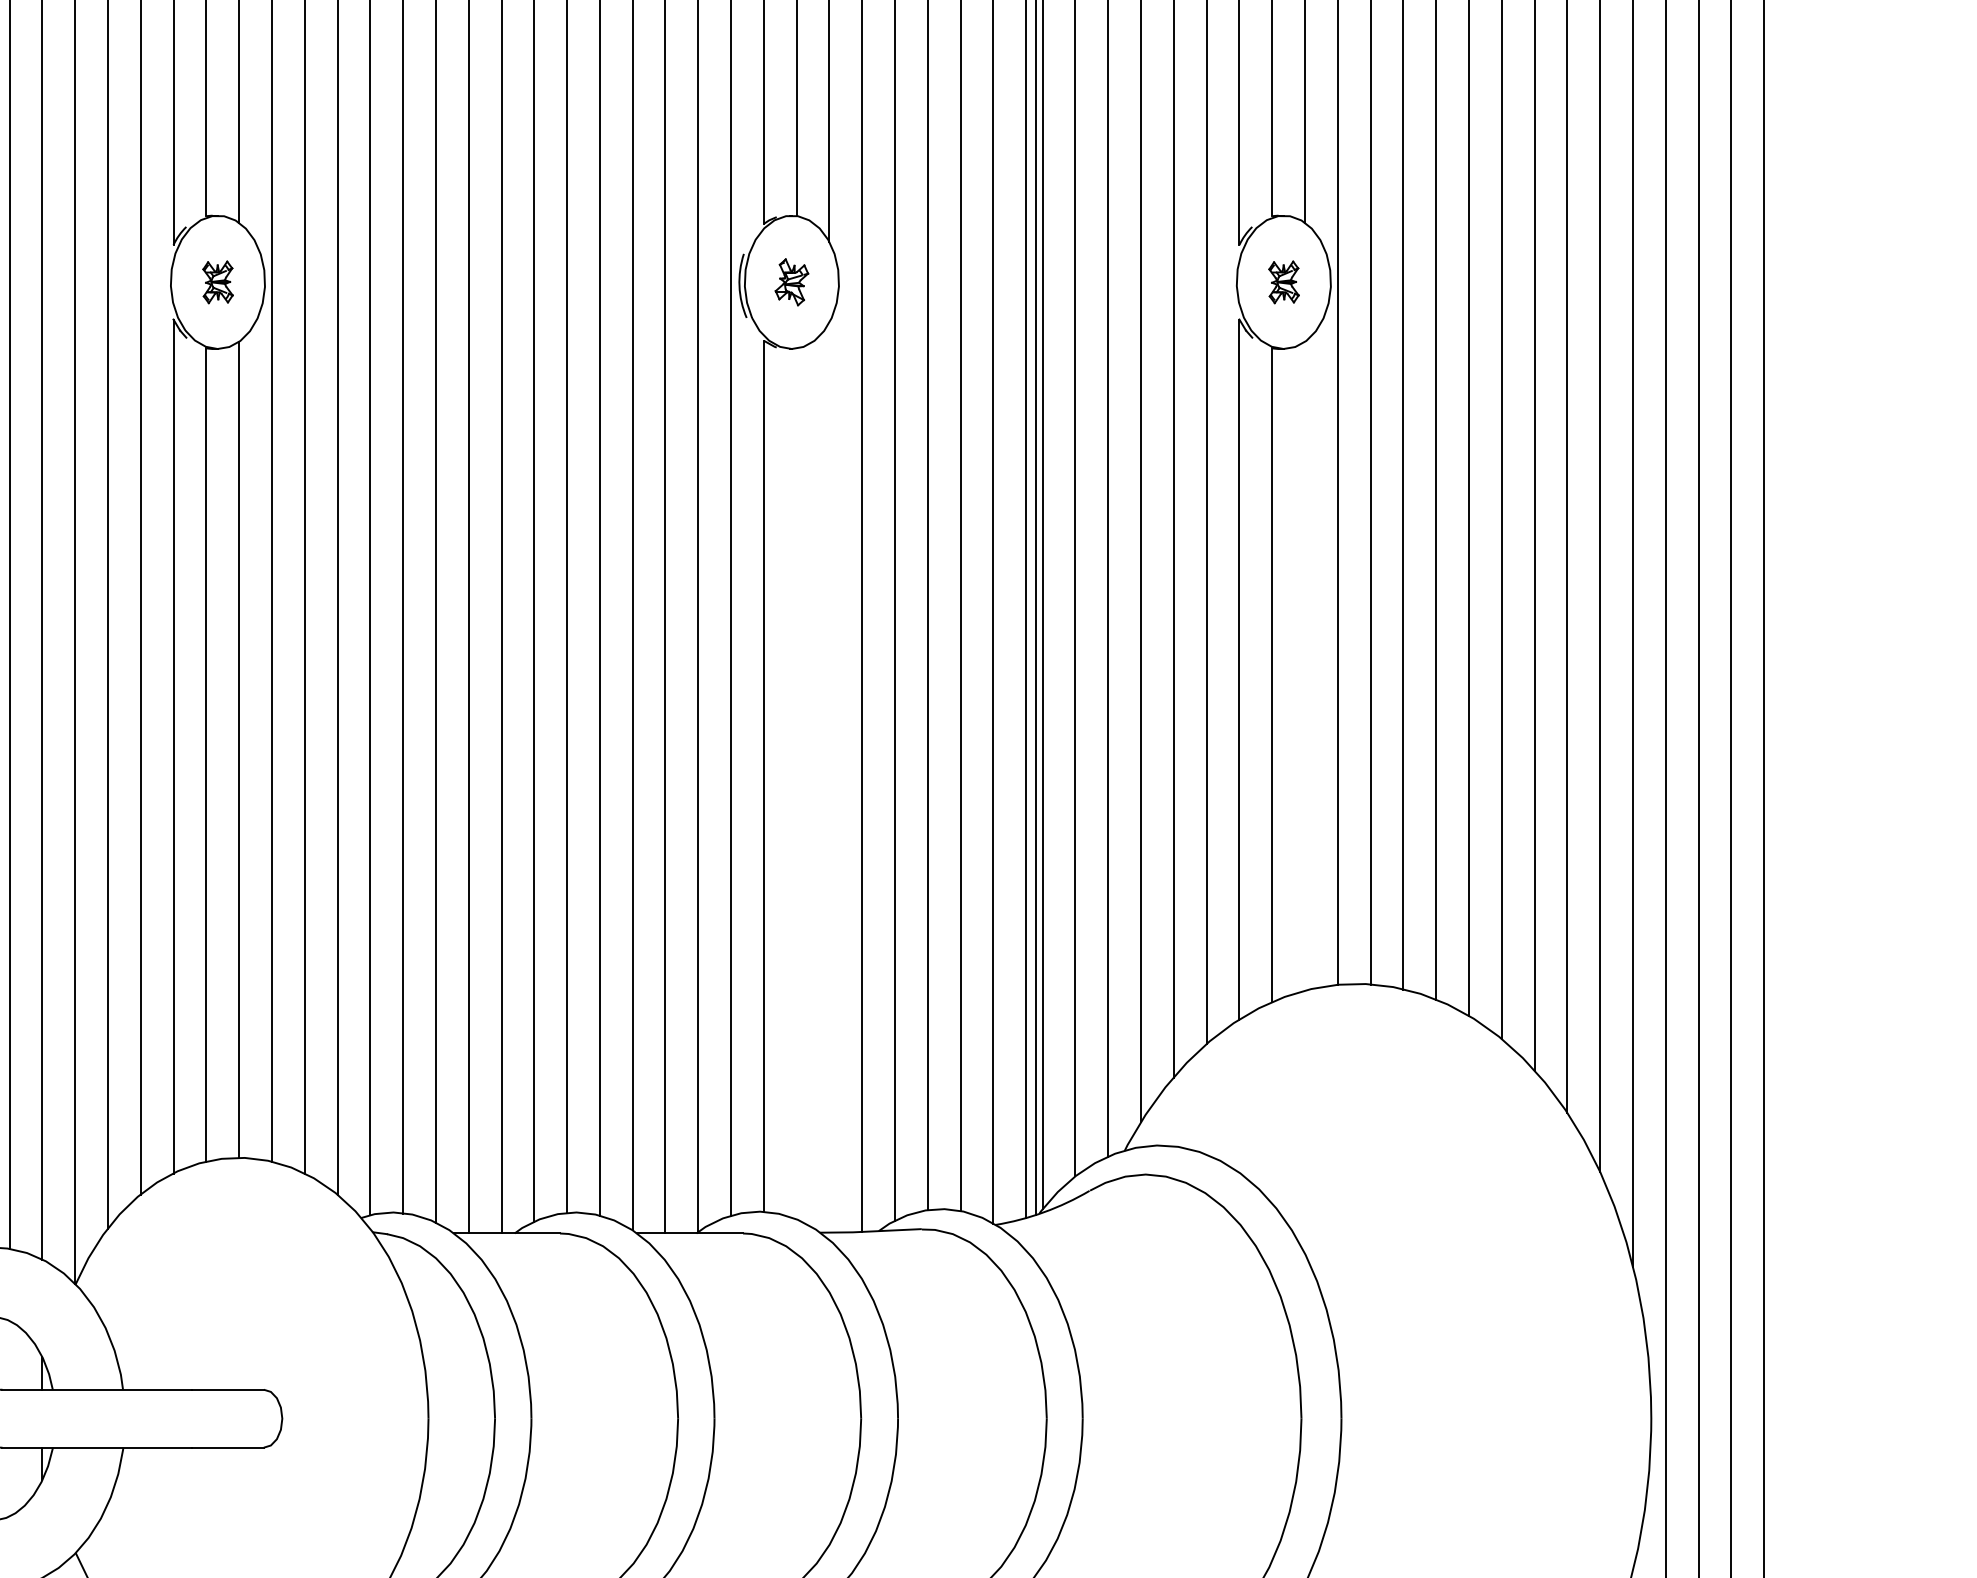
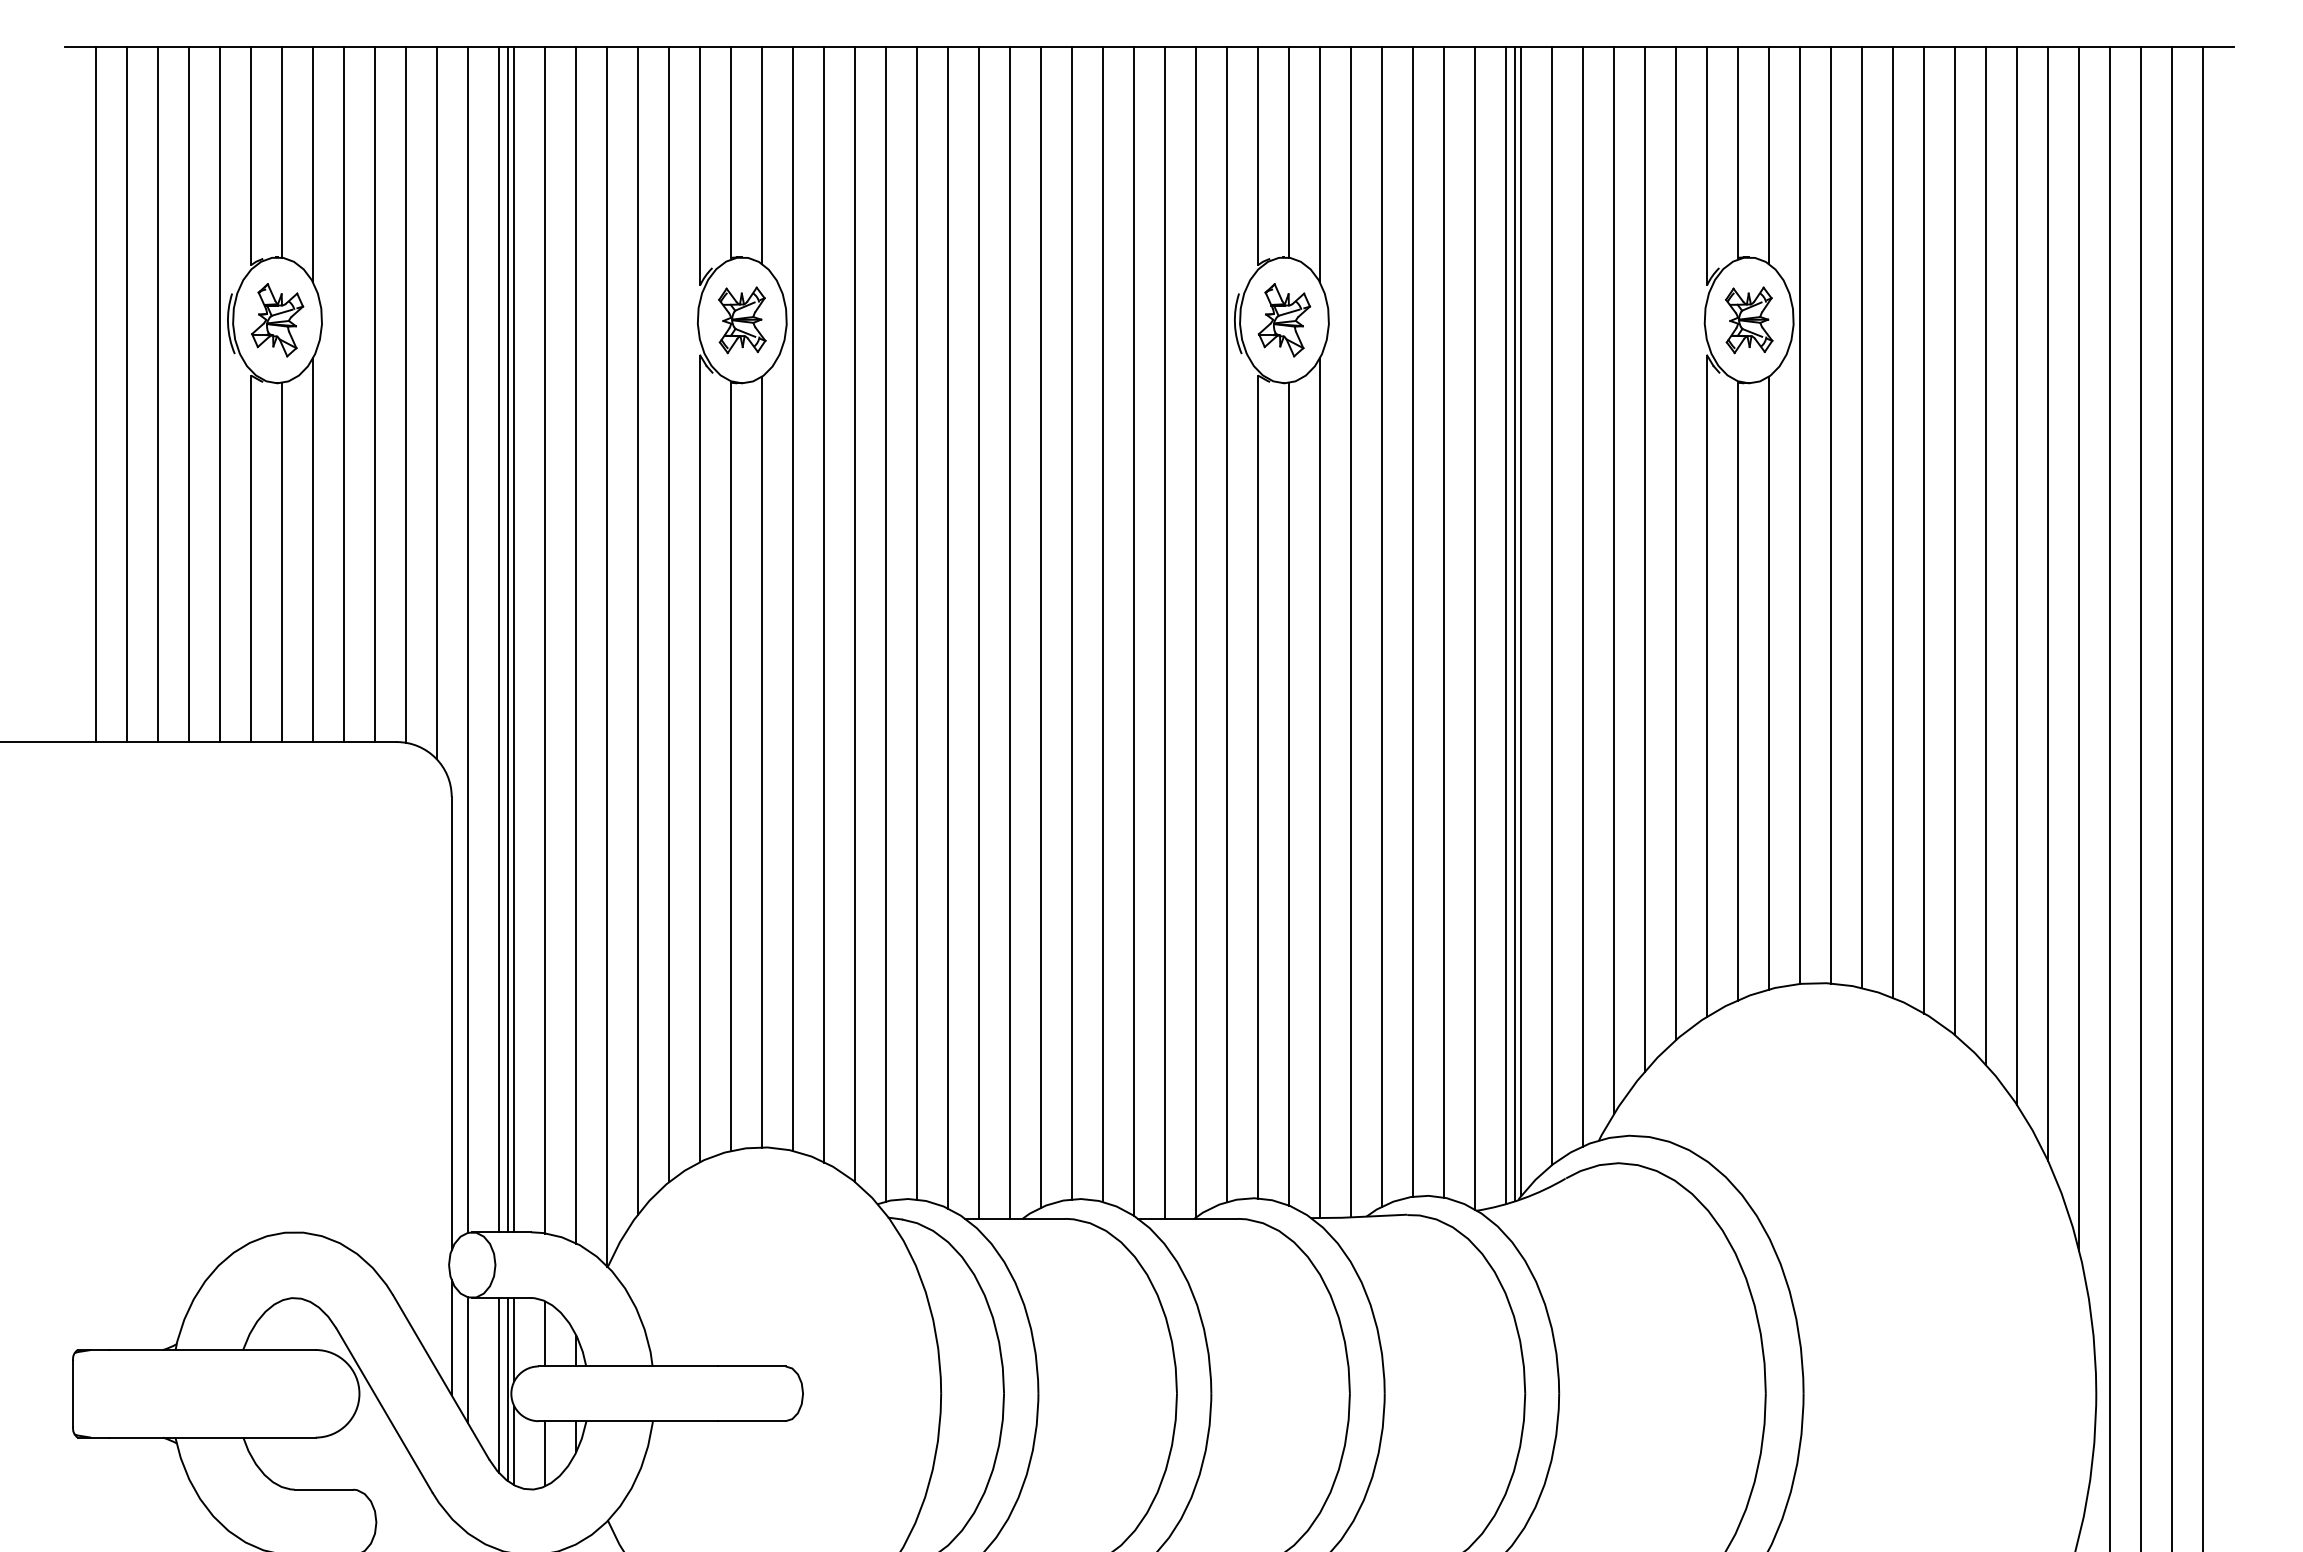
part: (218, 282) -> (742, 320), size x1.67
part: (791, 282) -> (1284, 320), size x1.67
part: (1284, 282) -> (1749, 320), size x1.67
line: (1305, 665) -> (1769, 682), added
line: (829, 777) -> (1319, 788), added
line: (796, 784) -> (1288, 794), added
line: (9, 1354) -> (545, 1333), added
line: (9, 1481) -> (545, 1453), added

